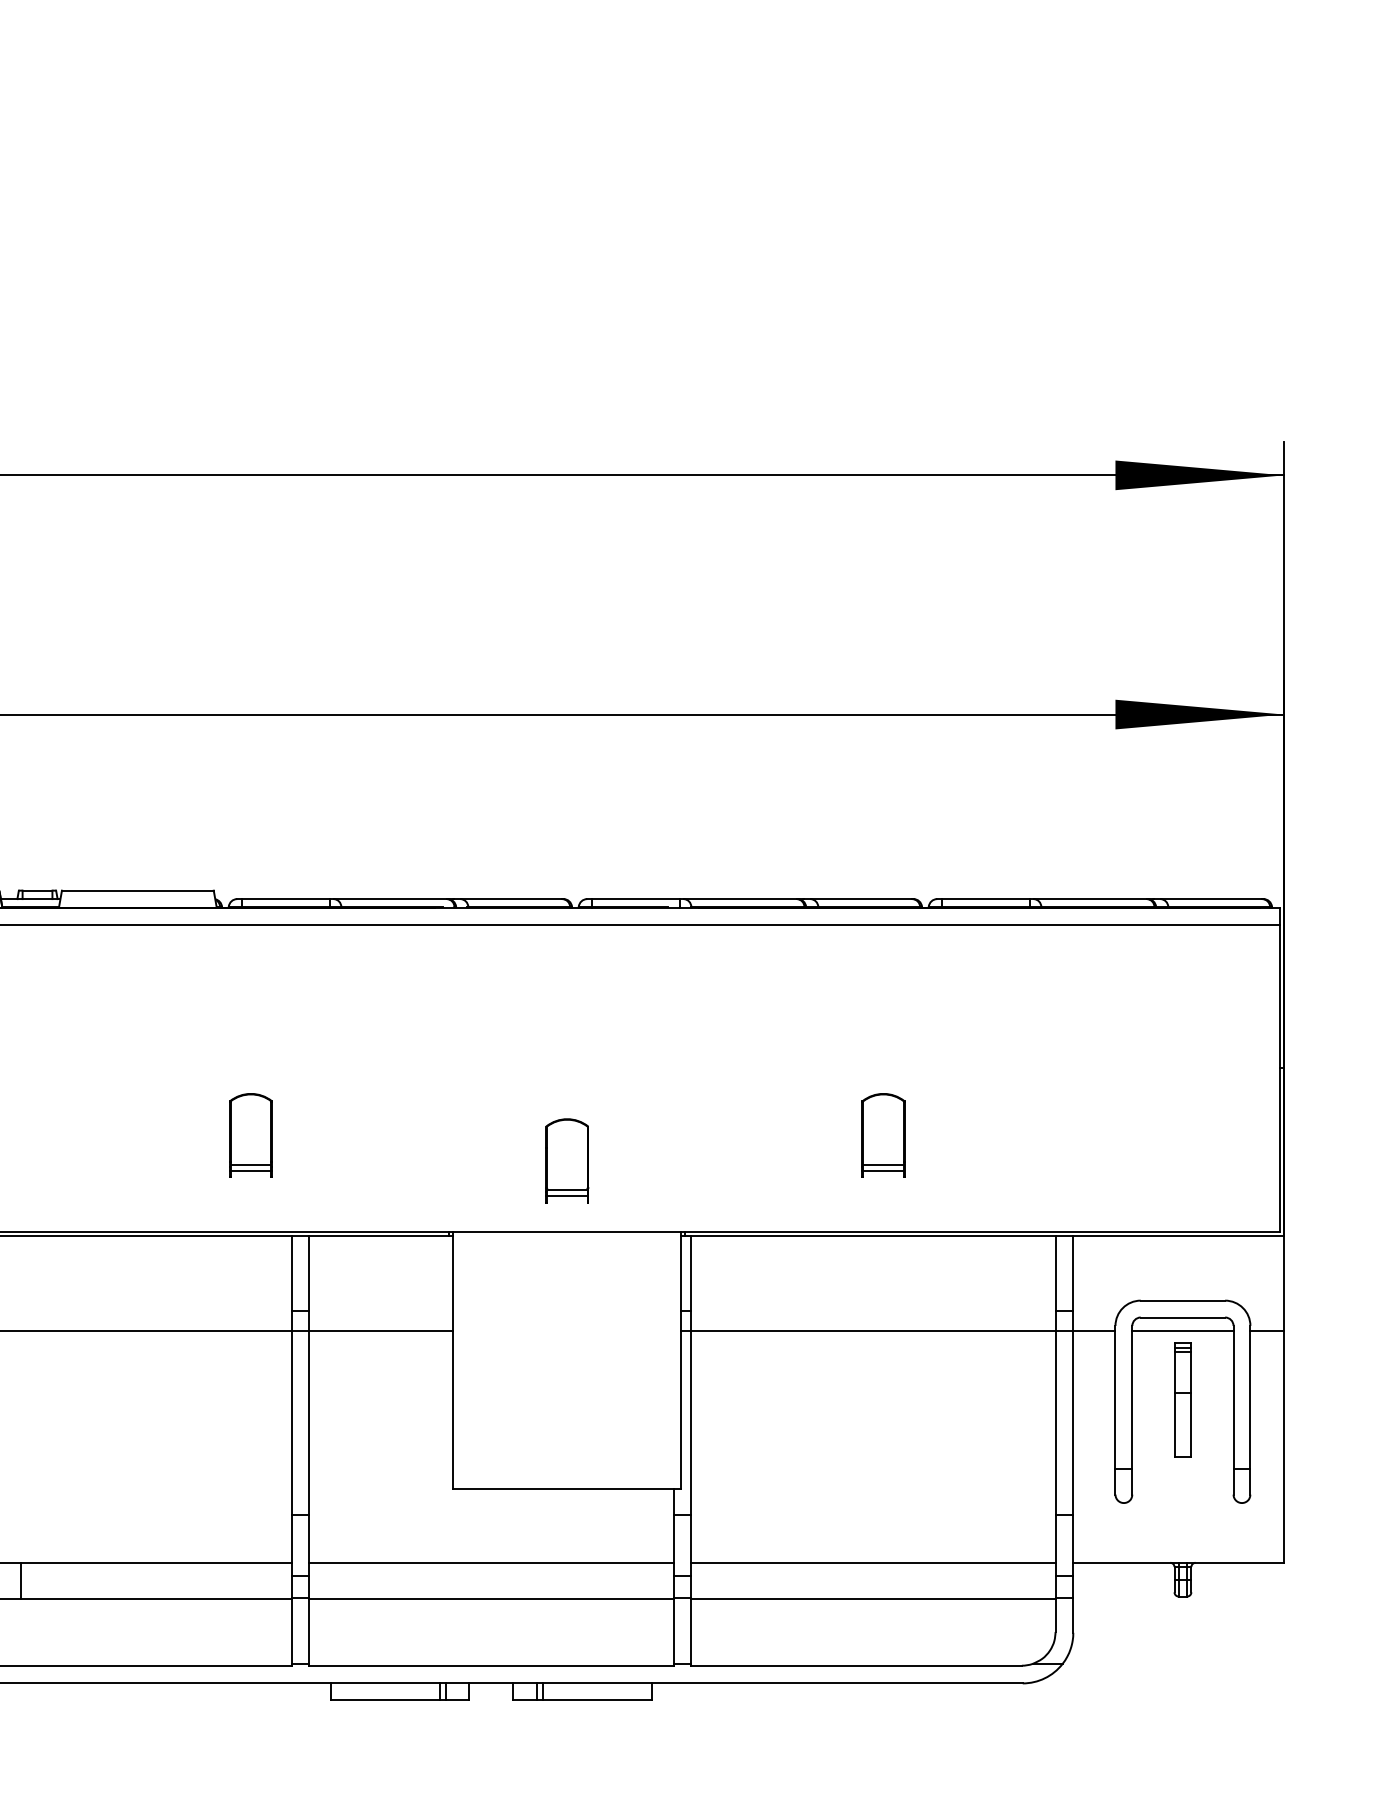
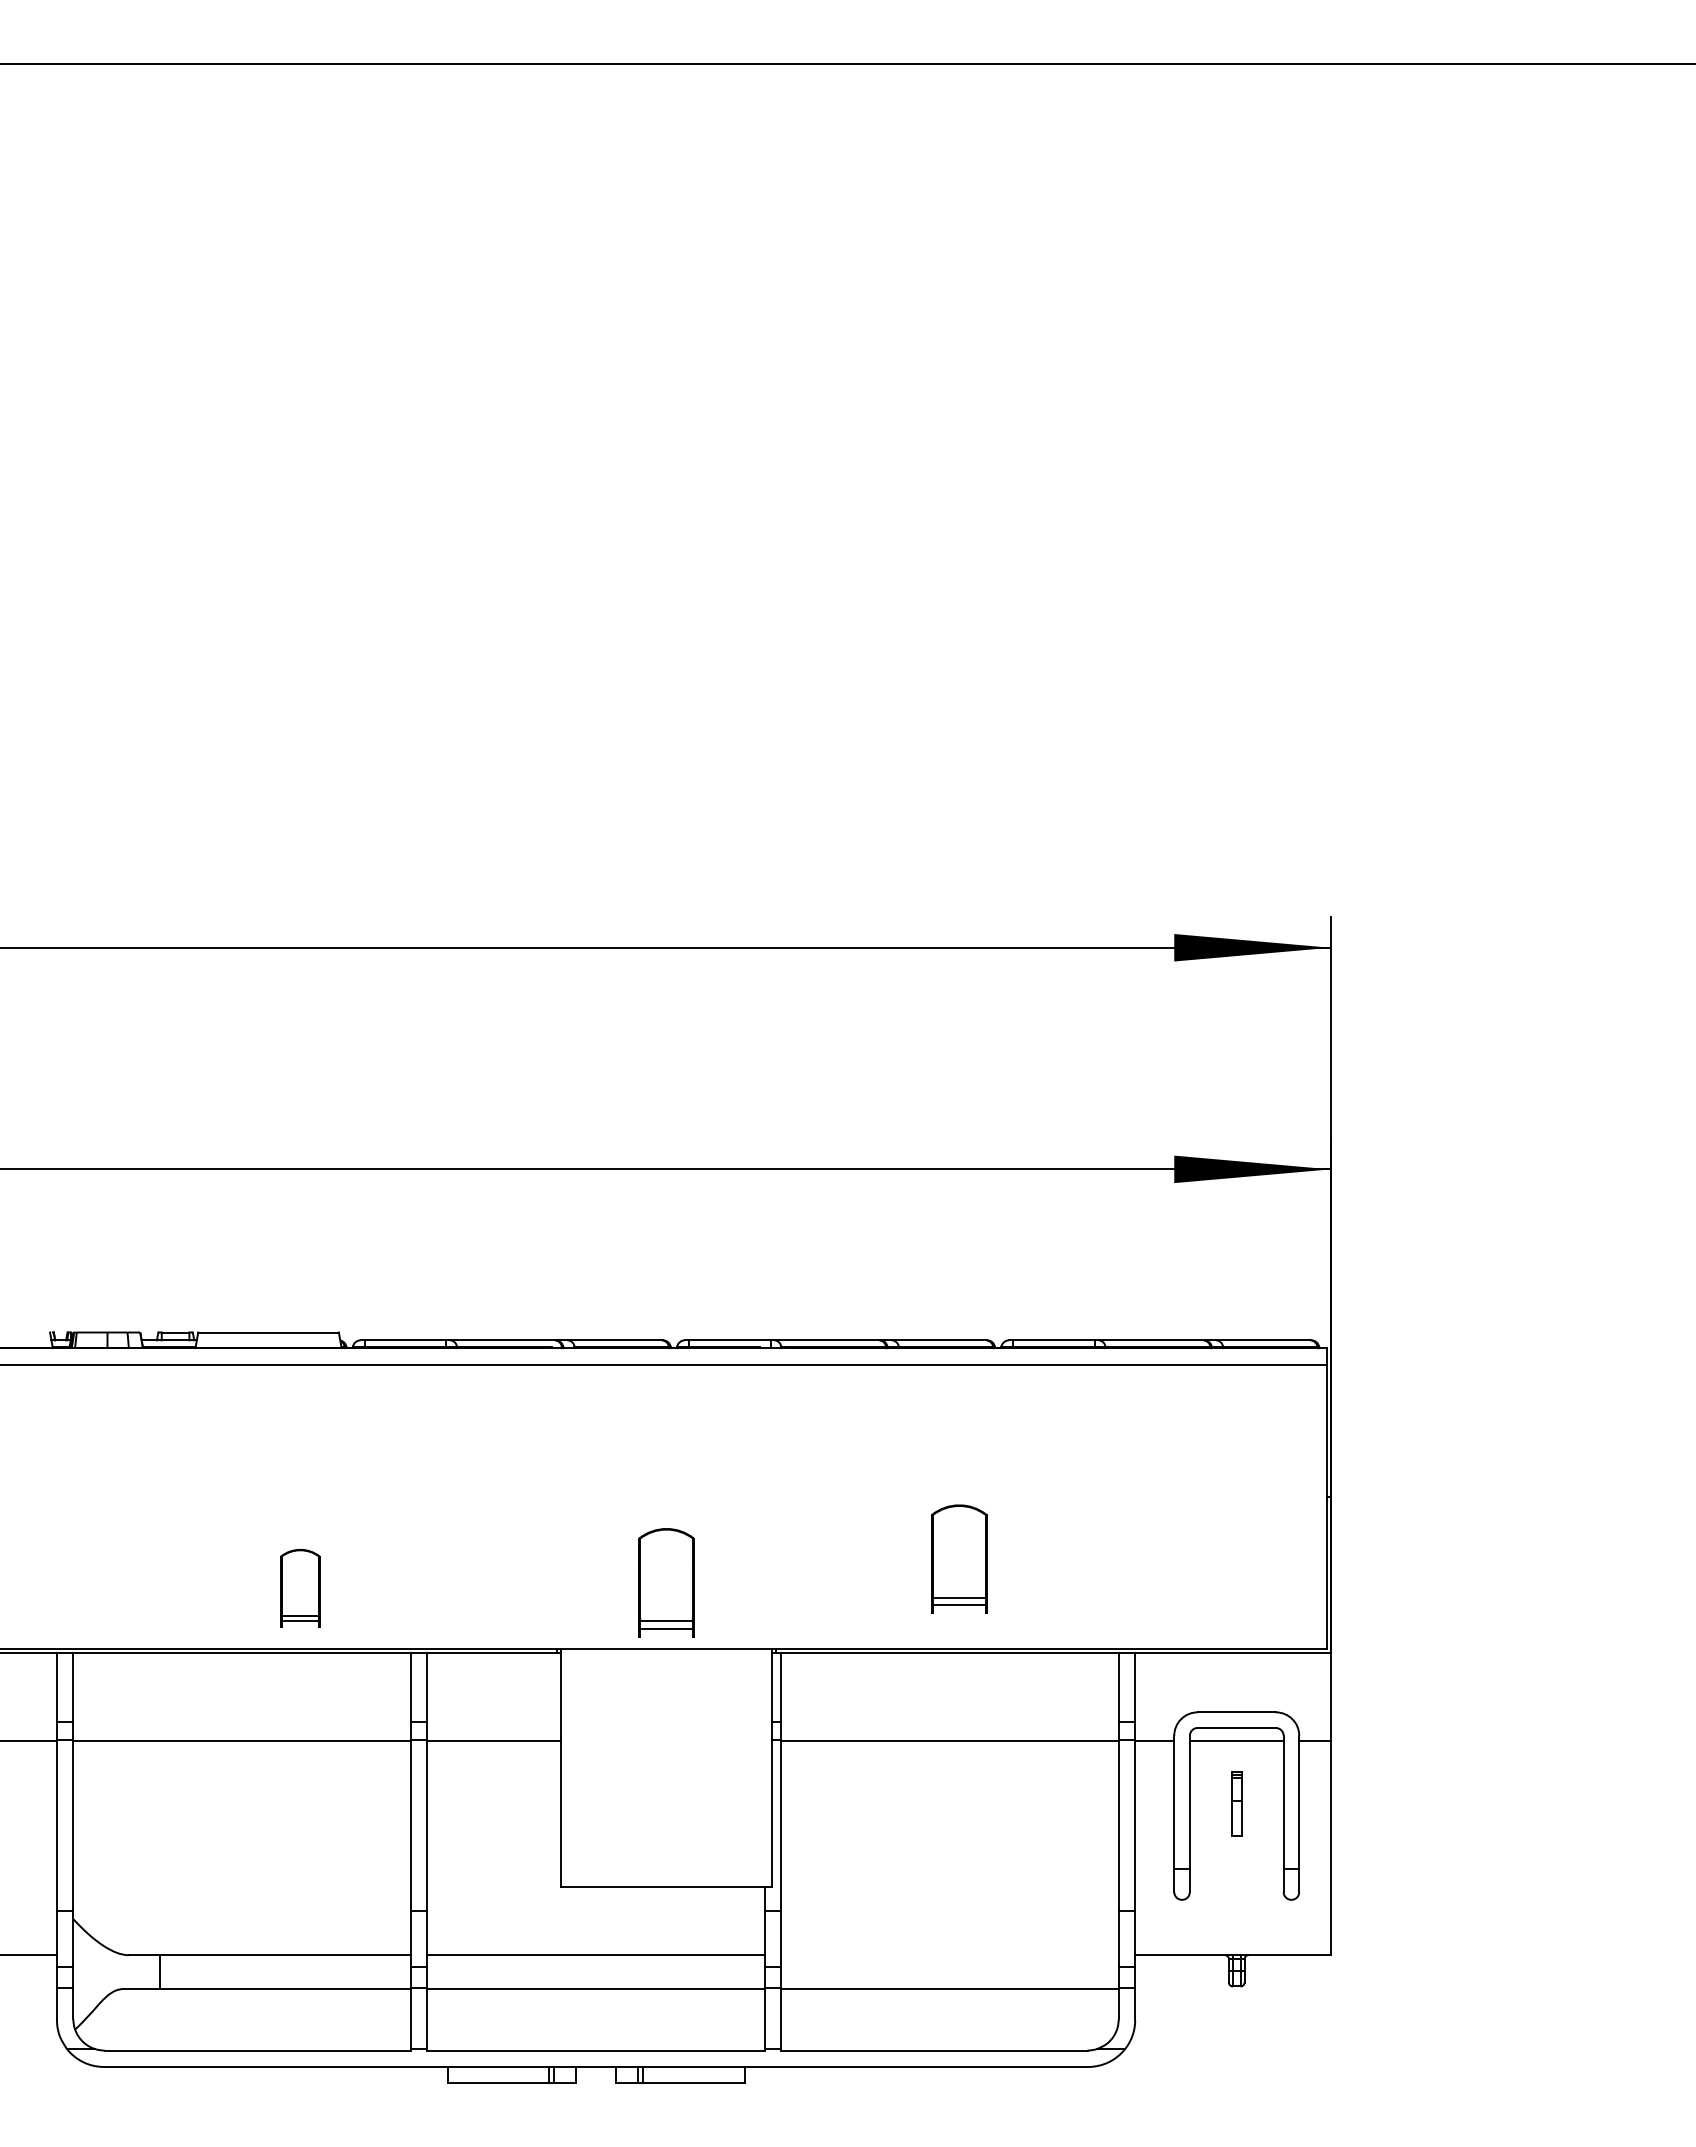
part: (251, 1135) -> (300, 1588), moved
part: (883, 1135) -> (959, 1559), size x1.4
part: (566, 1160) -> (665, 1582), size x1.4
part: (1182, 1399) -> (1236, 1803), size x0.6
line: (872, 1563) -> (949, 1955), removed

